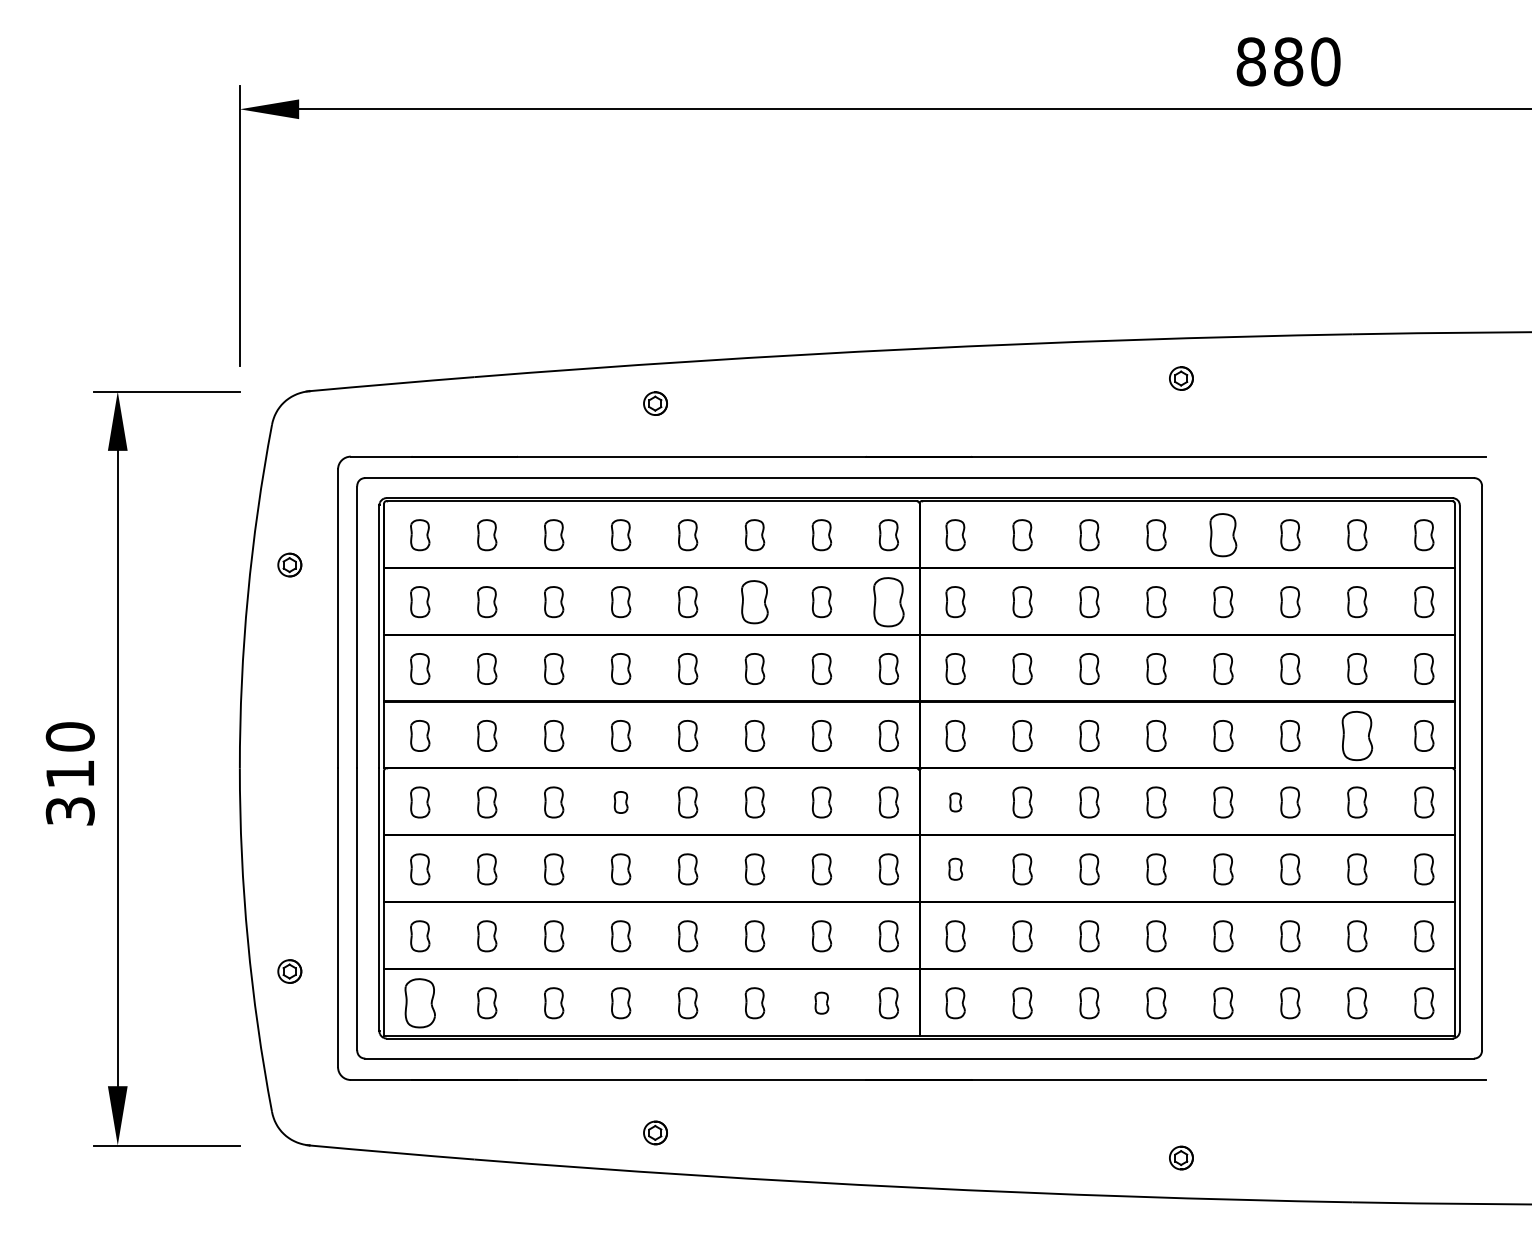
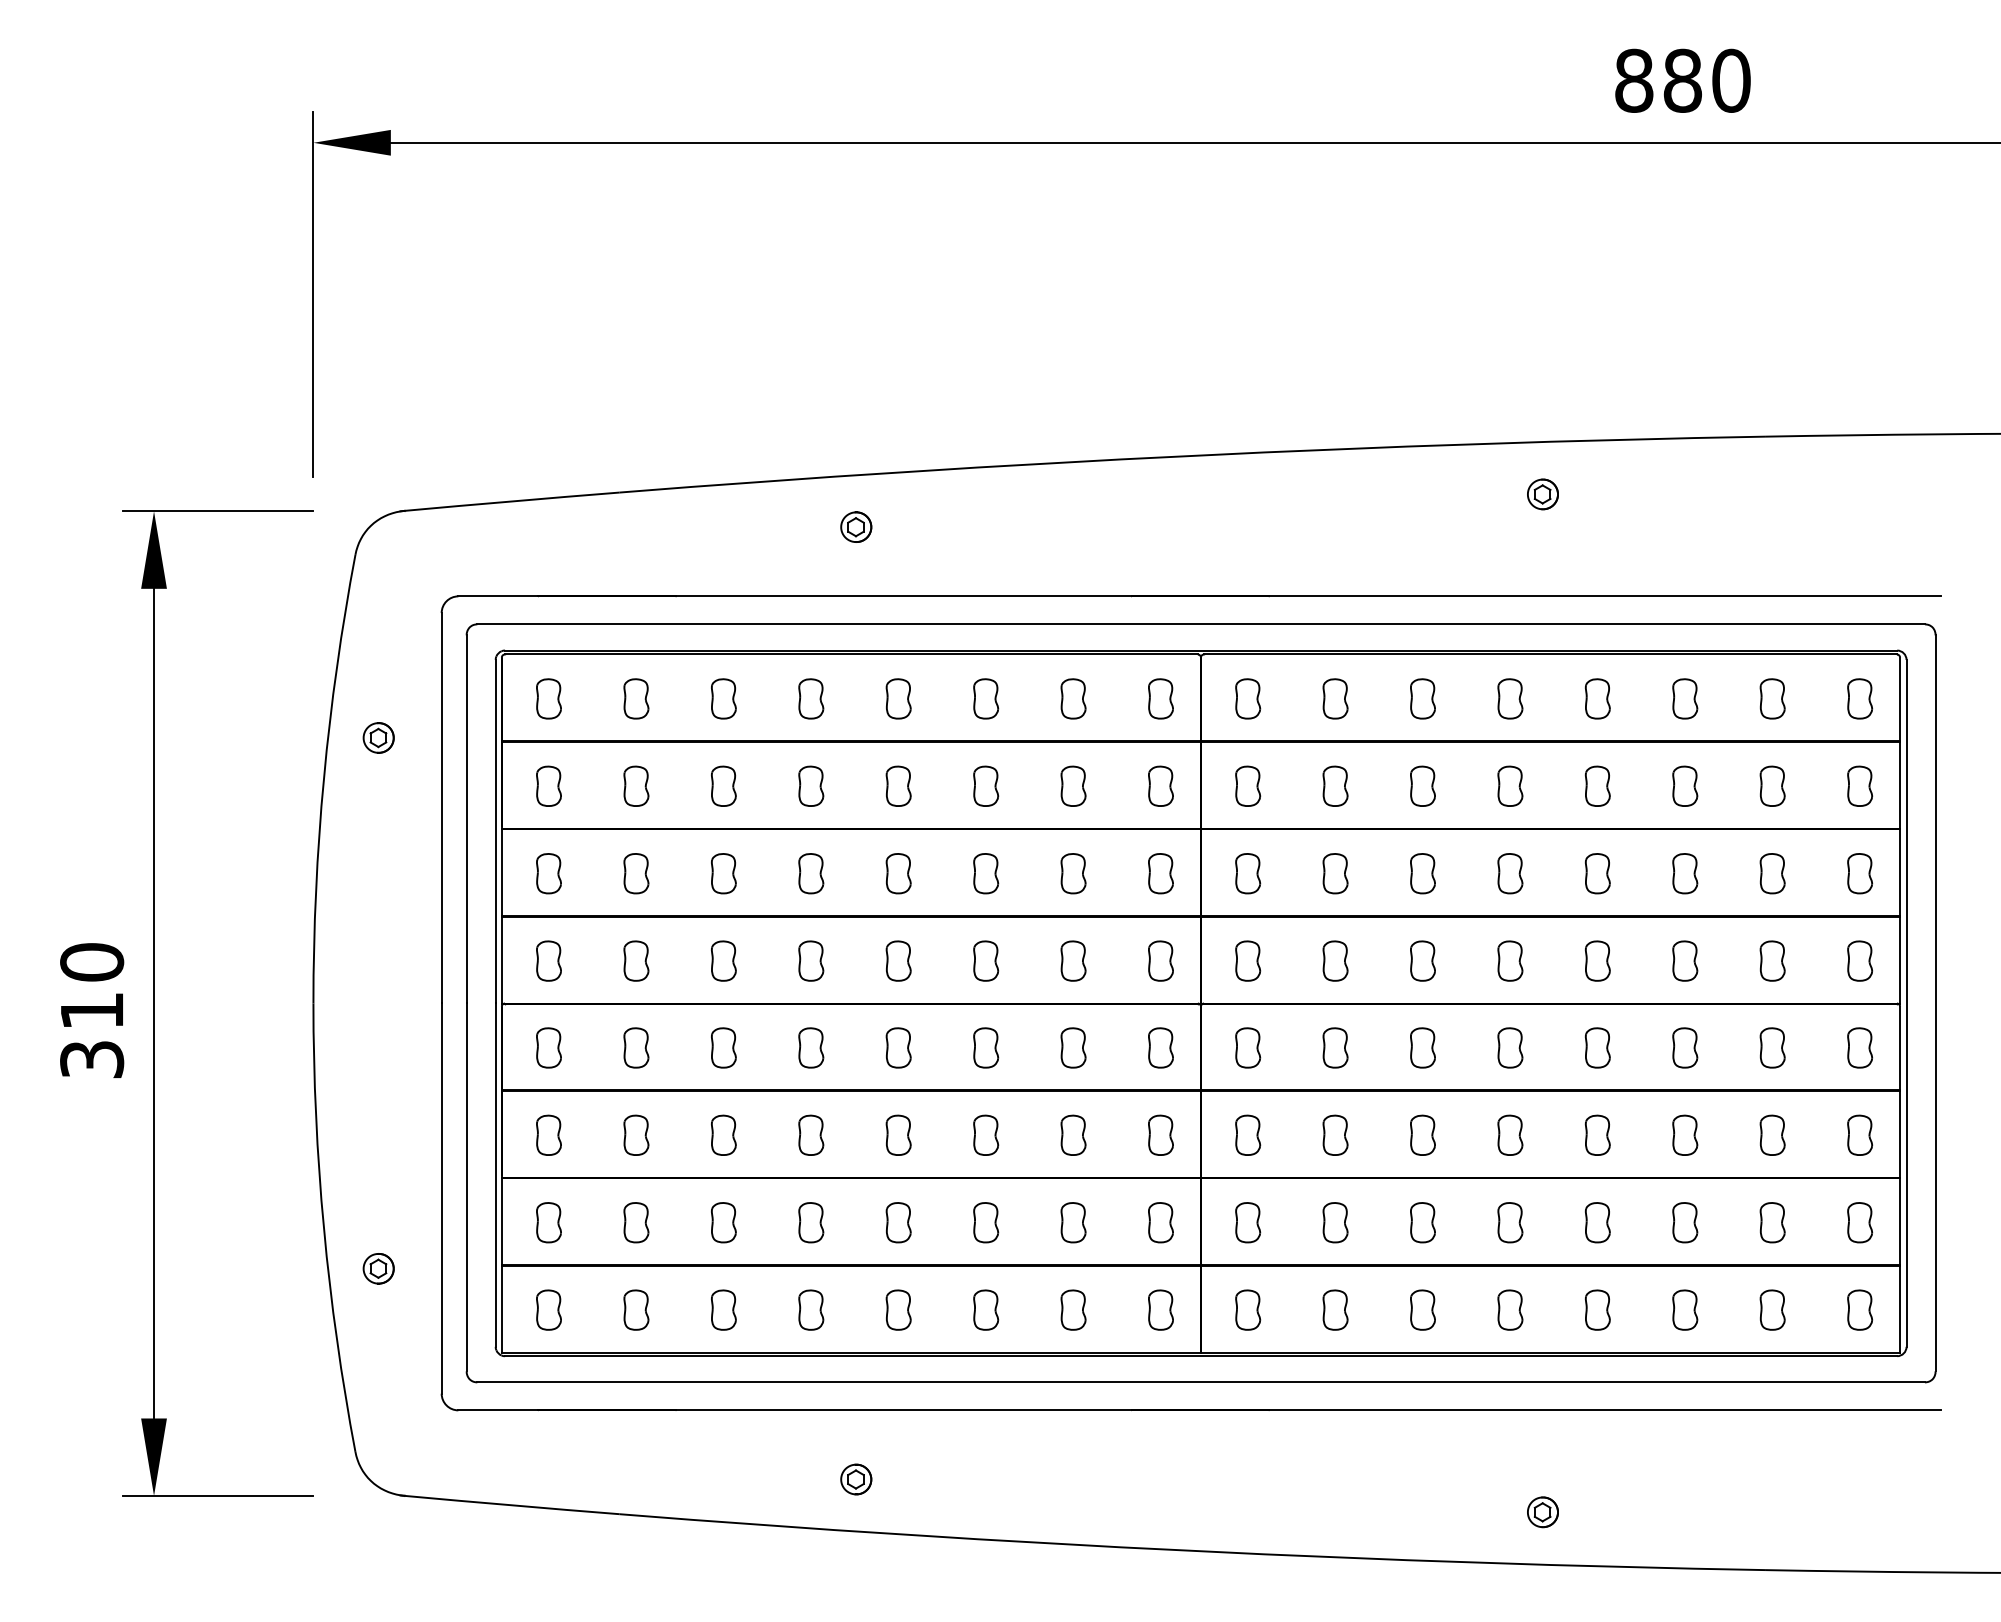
part: (1223, 534) -> (1597, 698), size x0.71
part: (755, 601) -> (986, 785), size x0.71
part: (888, 601) -> (1160, 785), size x0.62
part: (1357, 735) -> (1772, 960), size x0.62
part: (621, 802) -> (811, 1047), size x1.43
part: (955, 802) -> (1248, 1047), size x1.67
part: (955, 868) -> (1248, 1134), size x1.43
part: (419, 1002) -> (548, 1309), size x0.62
part: (821, 1002) -> (1073, 1309), size x1.43

